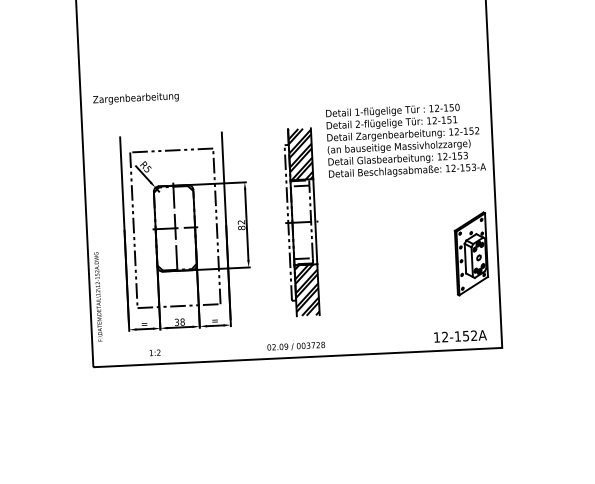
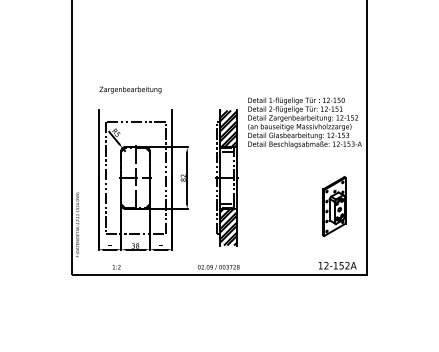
text: (135, 97) -> (130, 89), moved
part: (471, 253) -> (334, 206), moved

